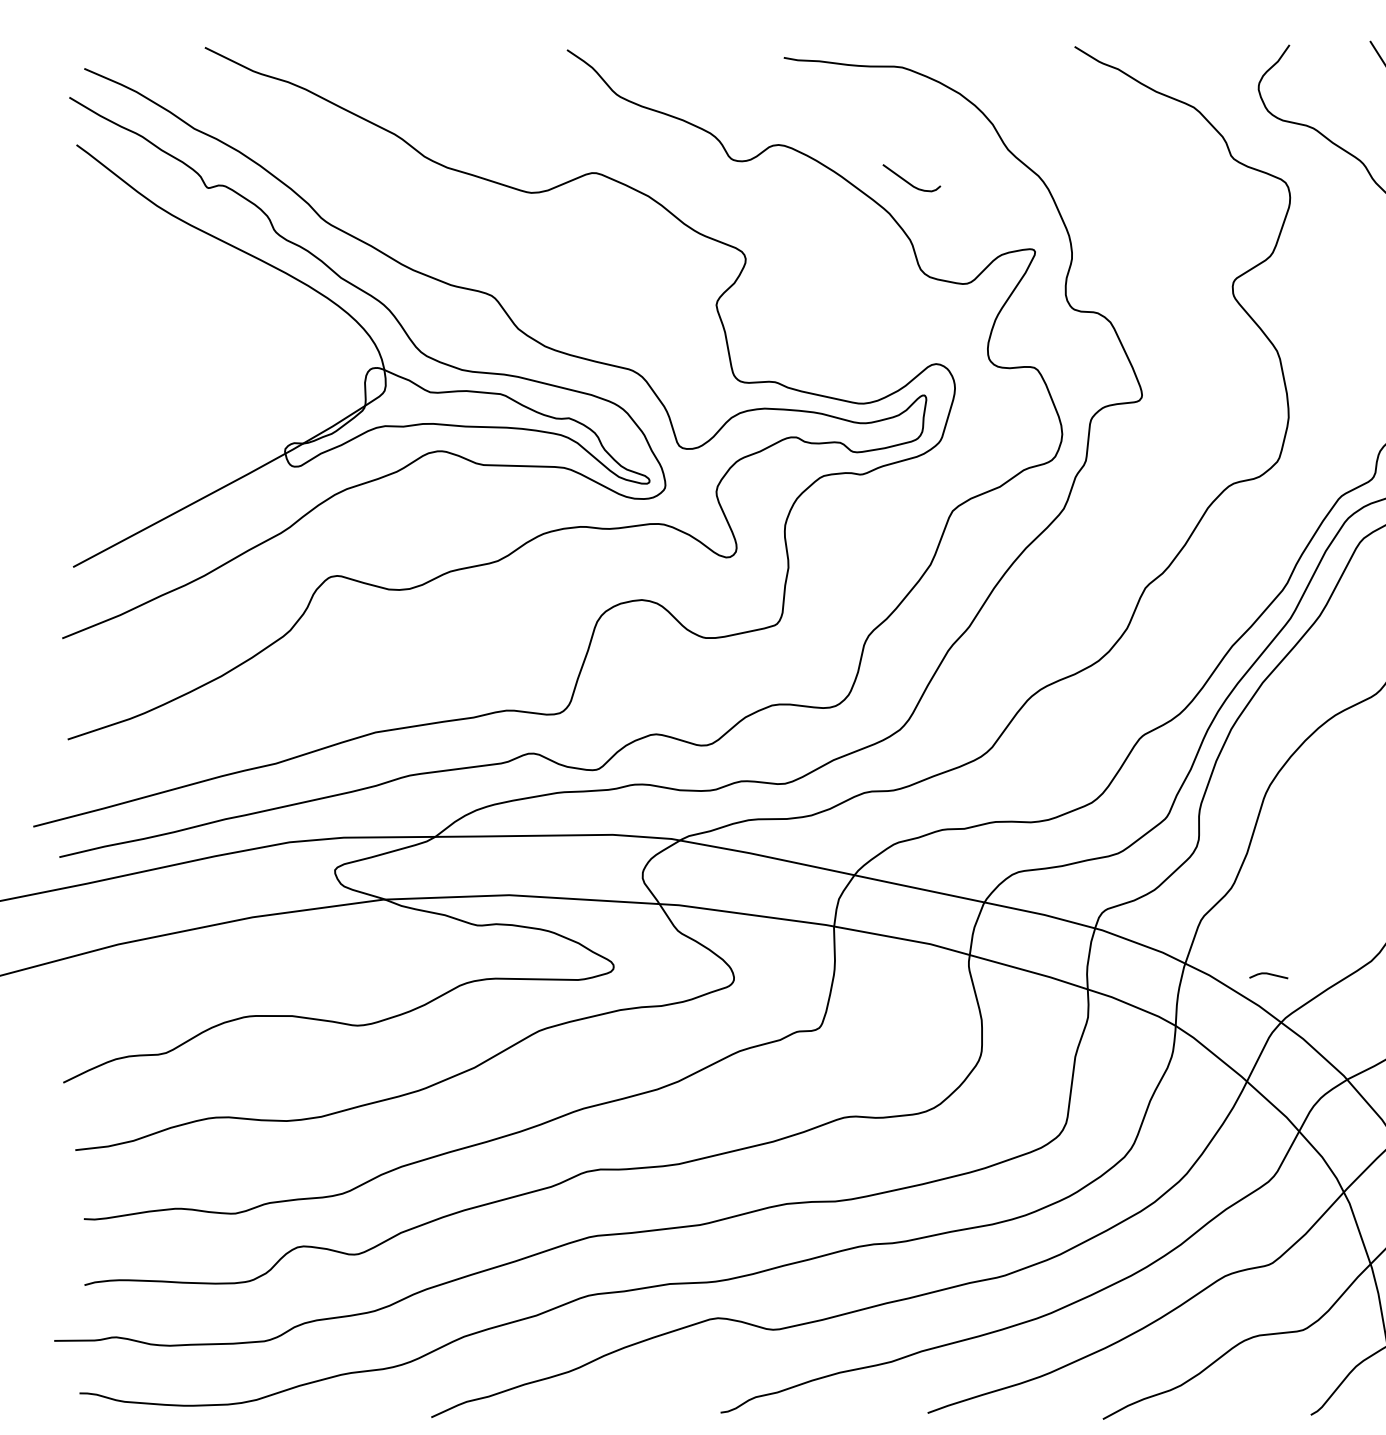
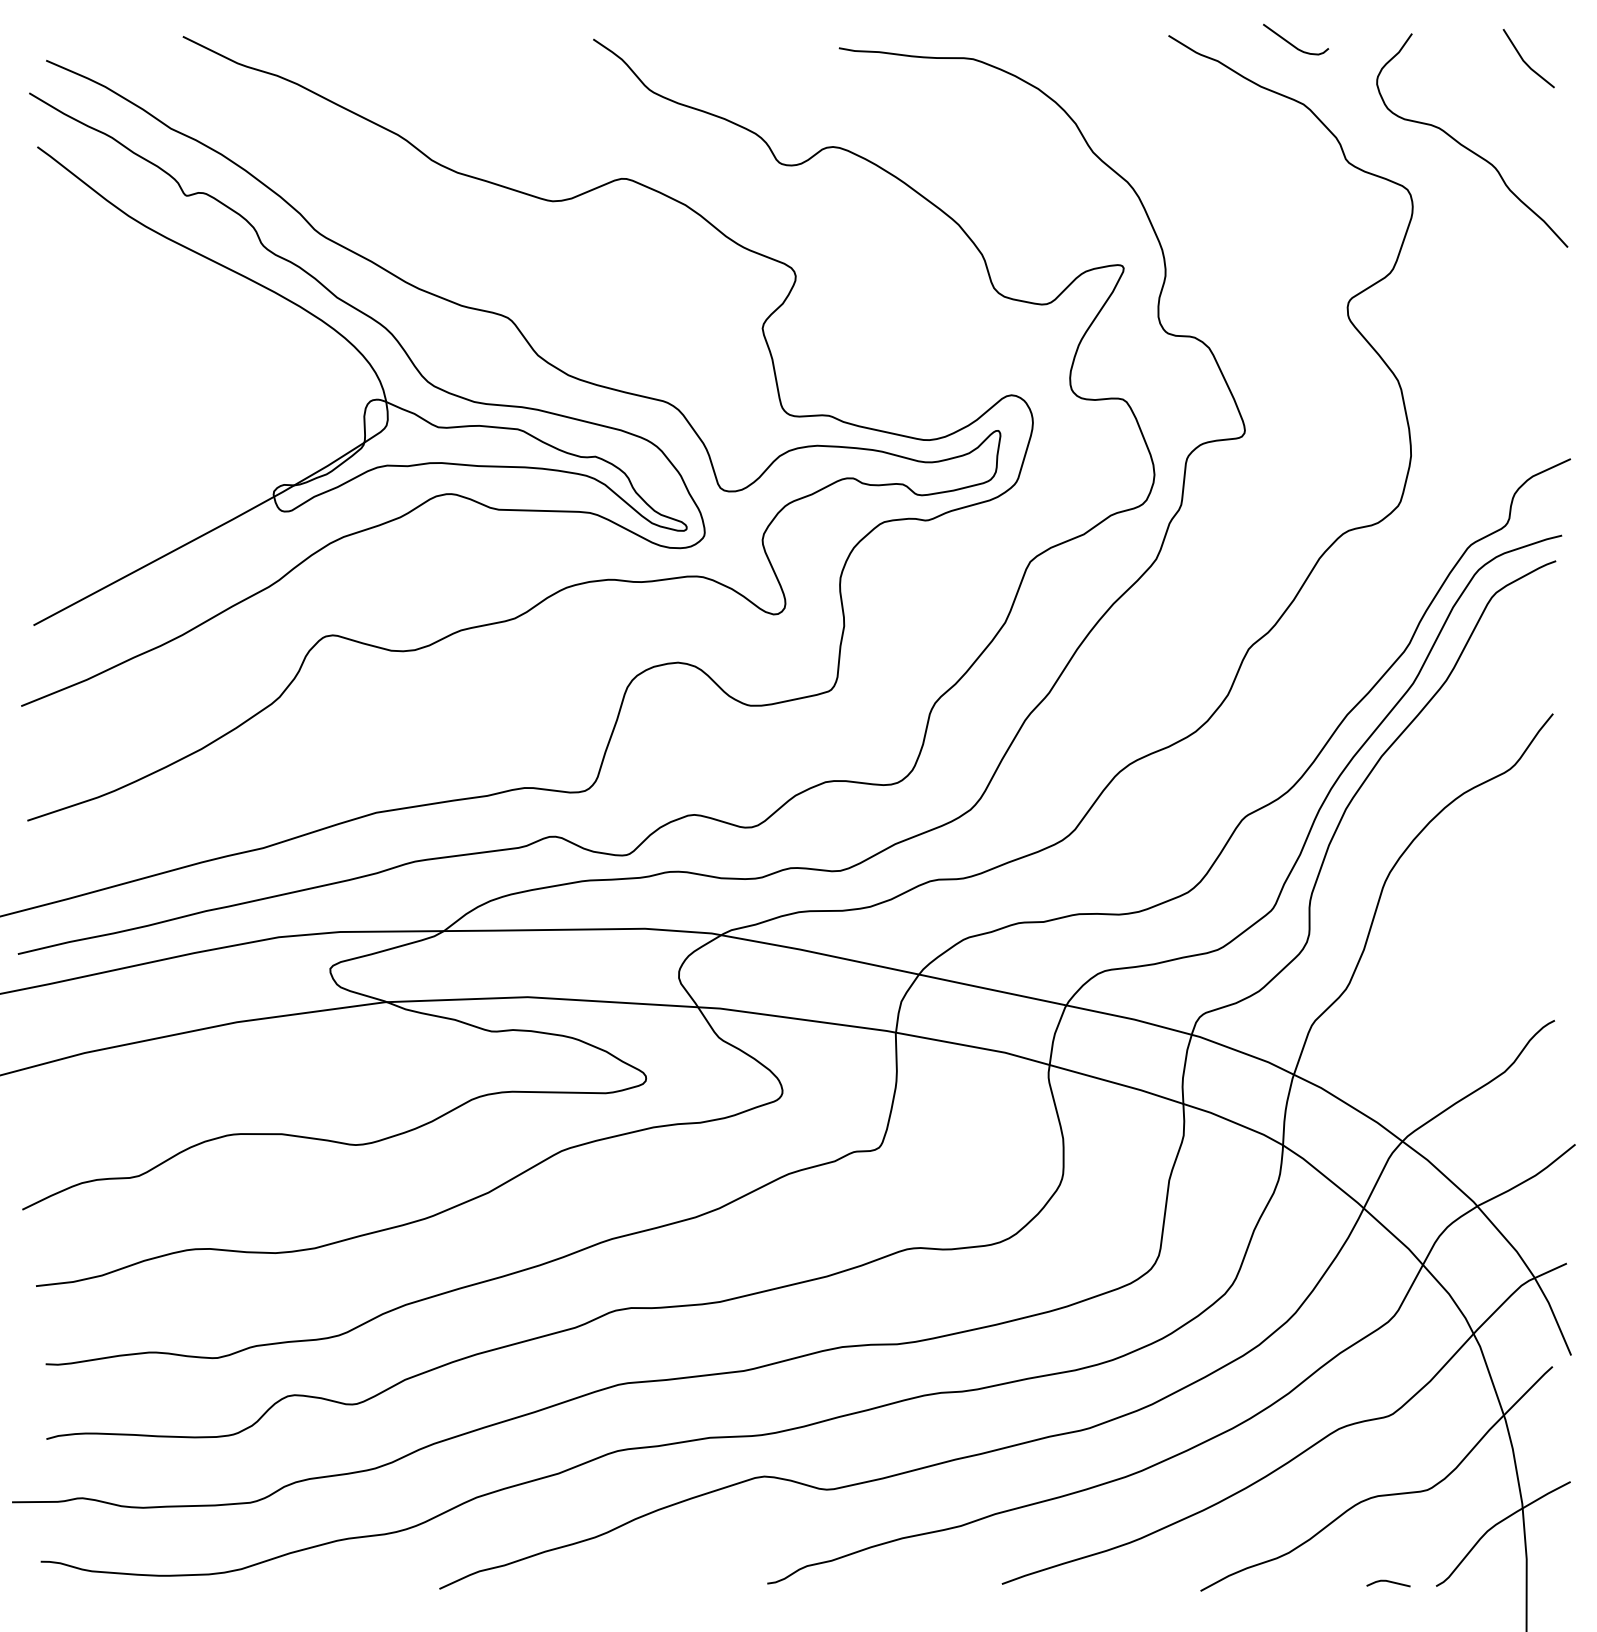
curve: (909, 182) -> (1293, 44), moved
line: (1268, 974) -> (1388, 1582), moved

